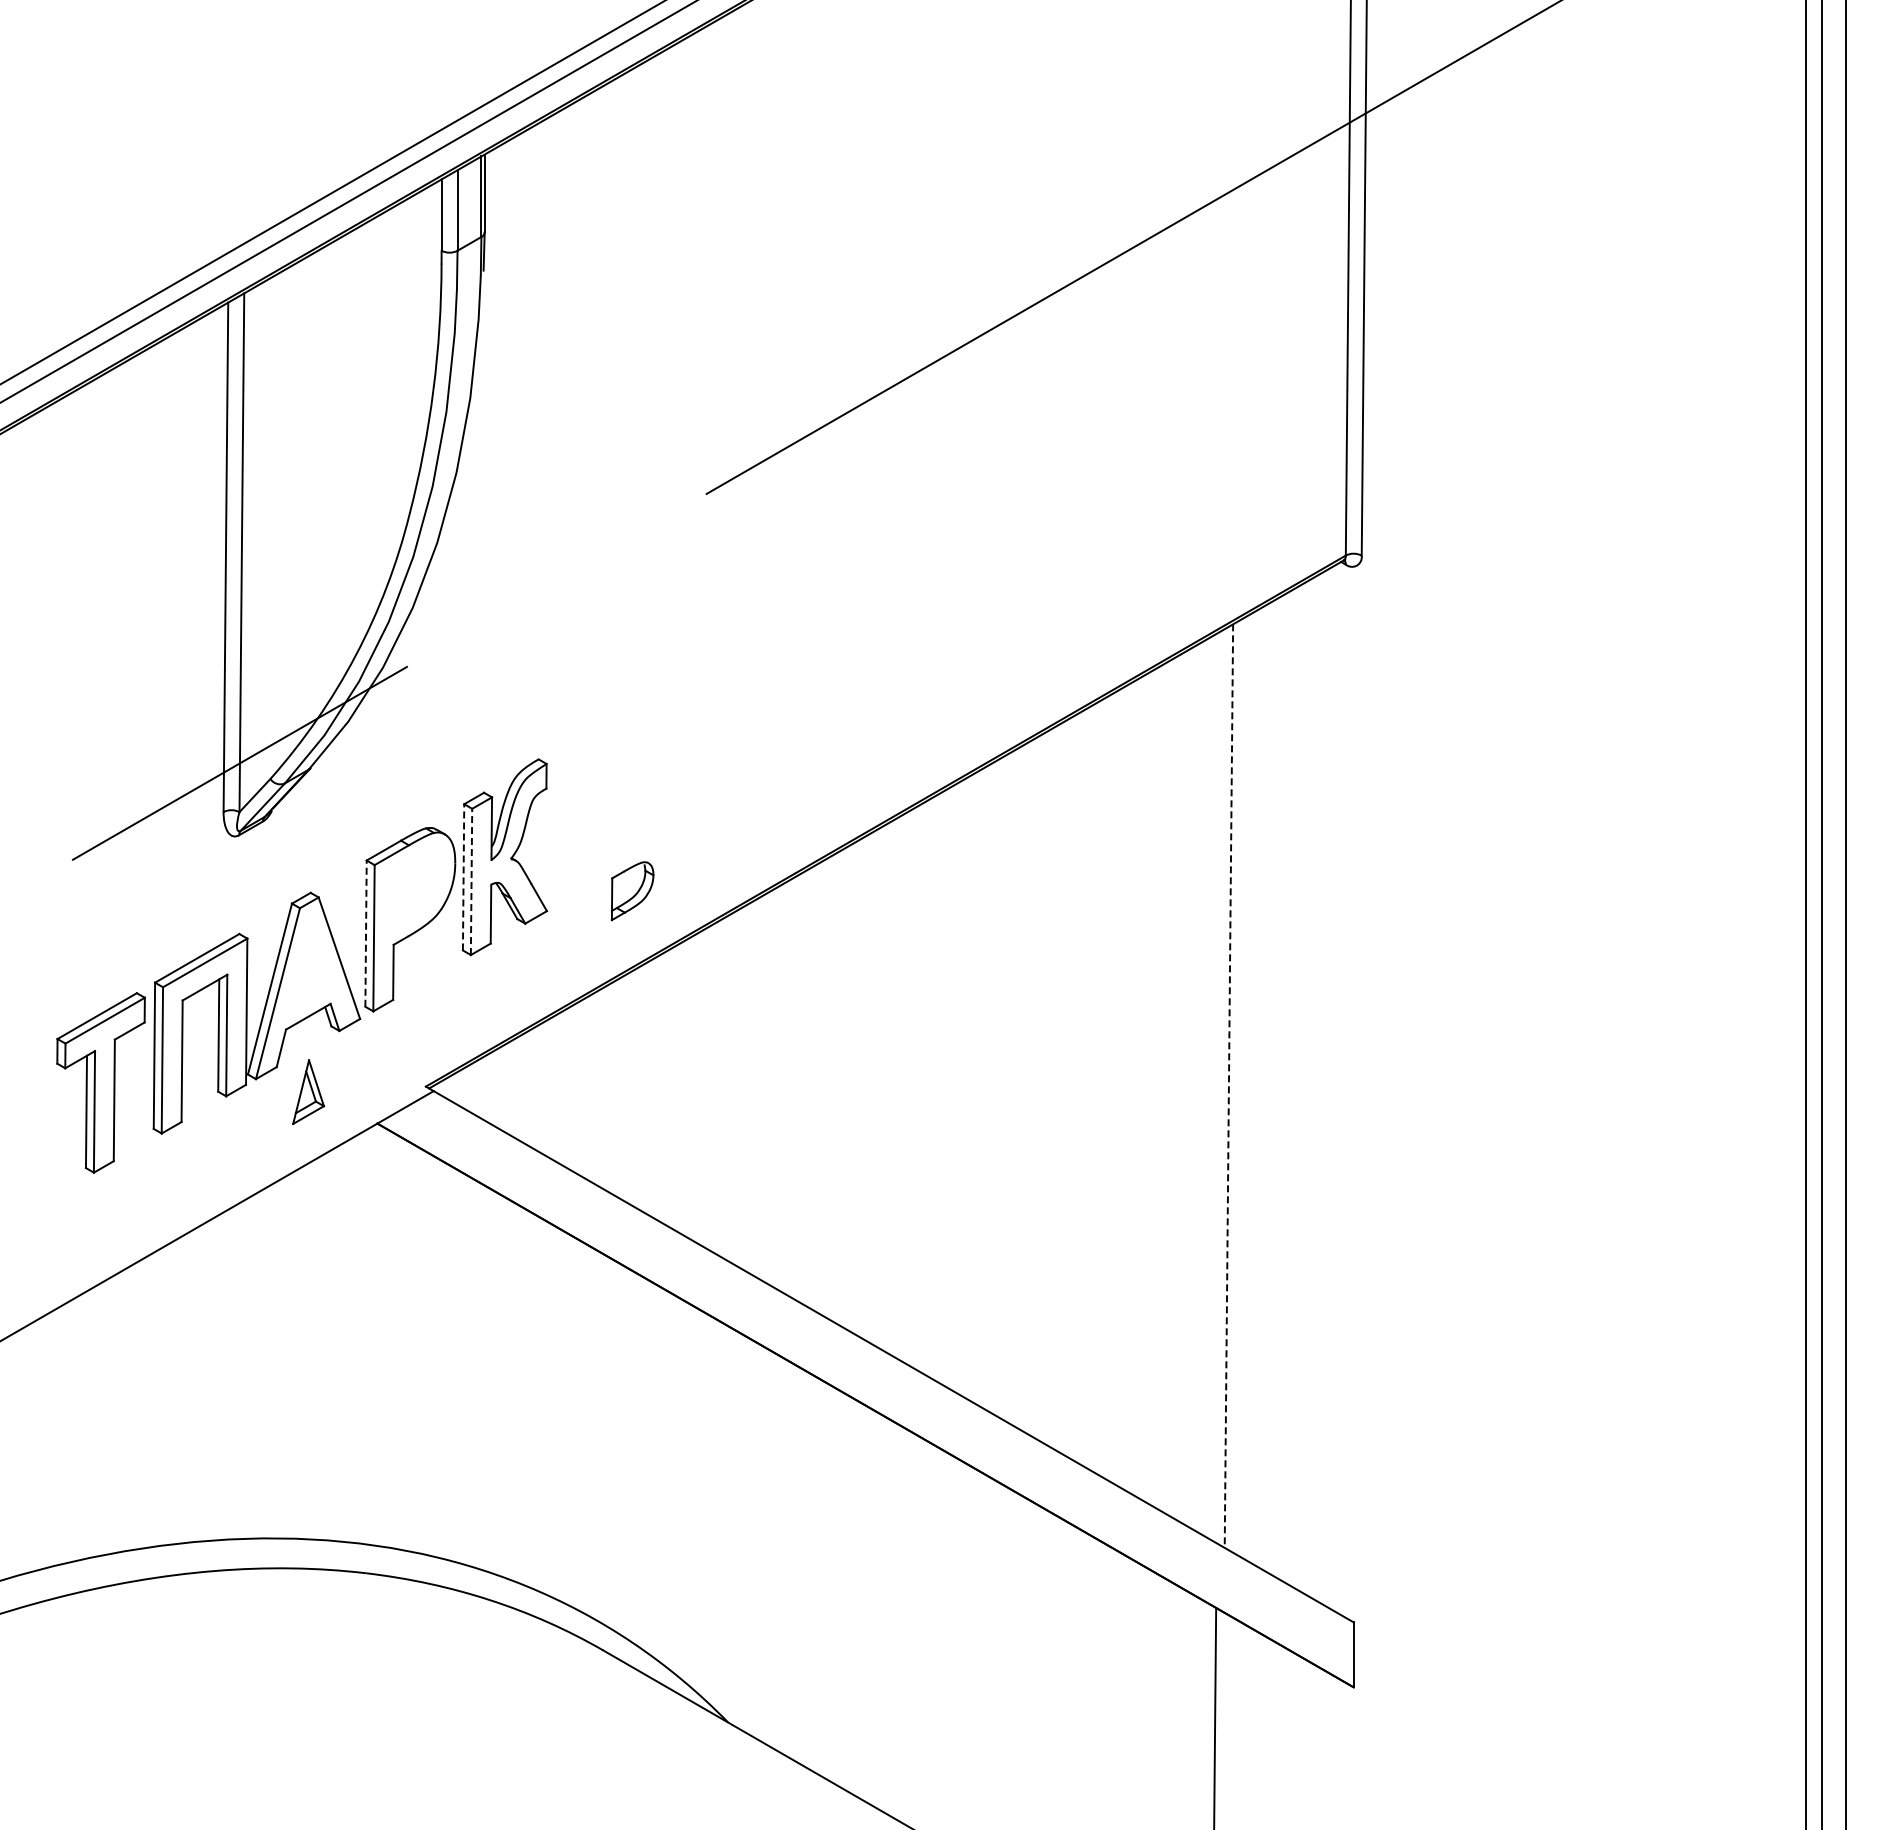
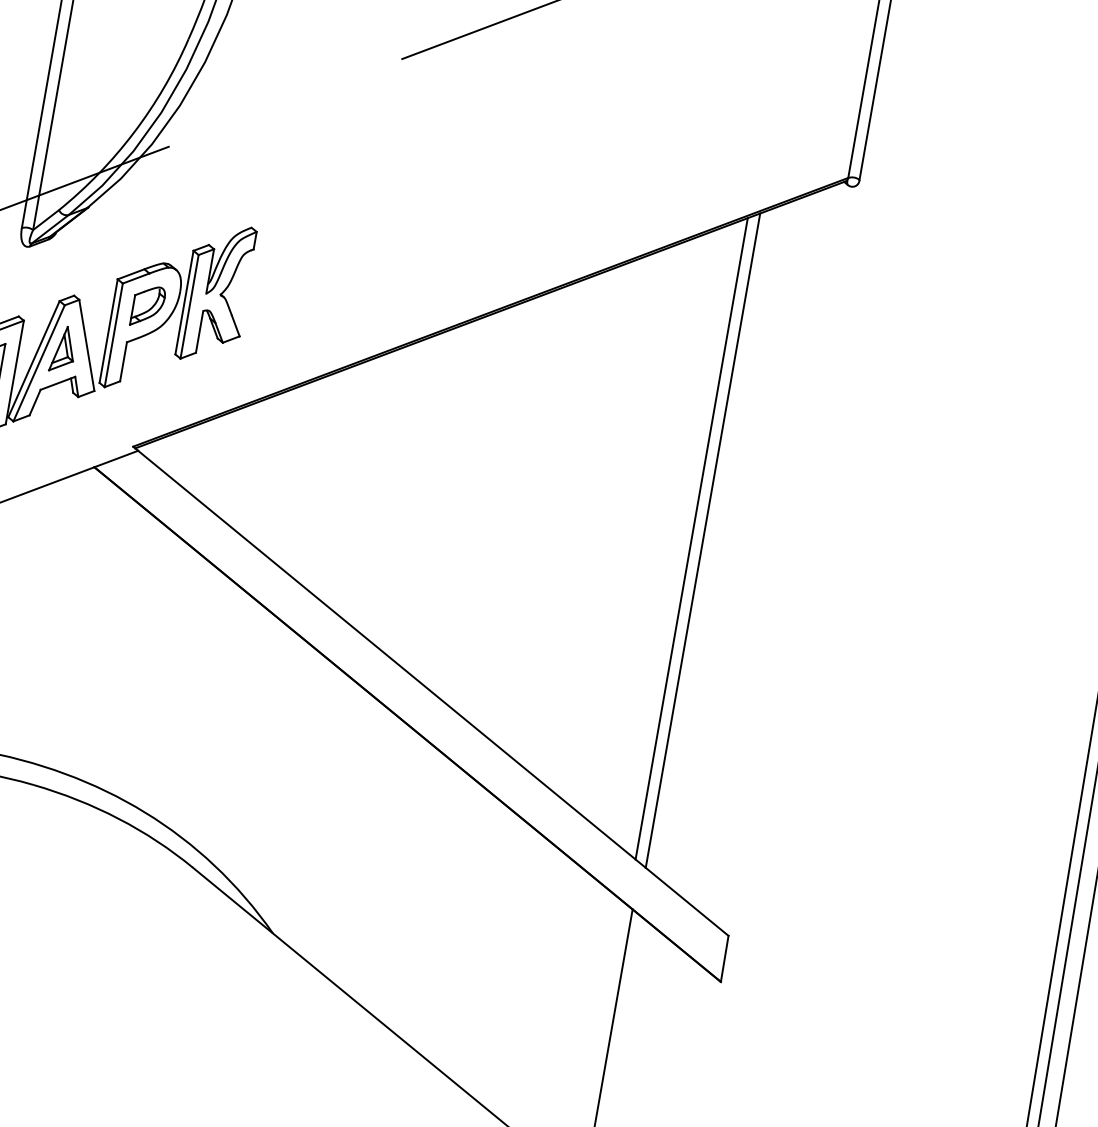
line: (463, 876) -> (184, 302), dashed -> solid
line: (471, 881) -> (189, 306), dashed -> solid
part: (632, 891) -> (147, 306), moved
line: (366, 933) -> (108, 331), dashed -> solid
line: (1212, 1085) -> (691, 538), added
line: (1228, 1086) -> (702, 540), dashed -> solid
part: (308, 1091) -> (63, 349), moved

